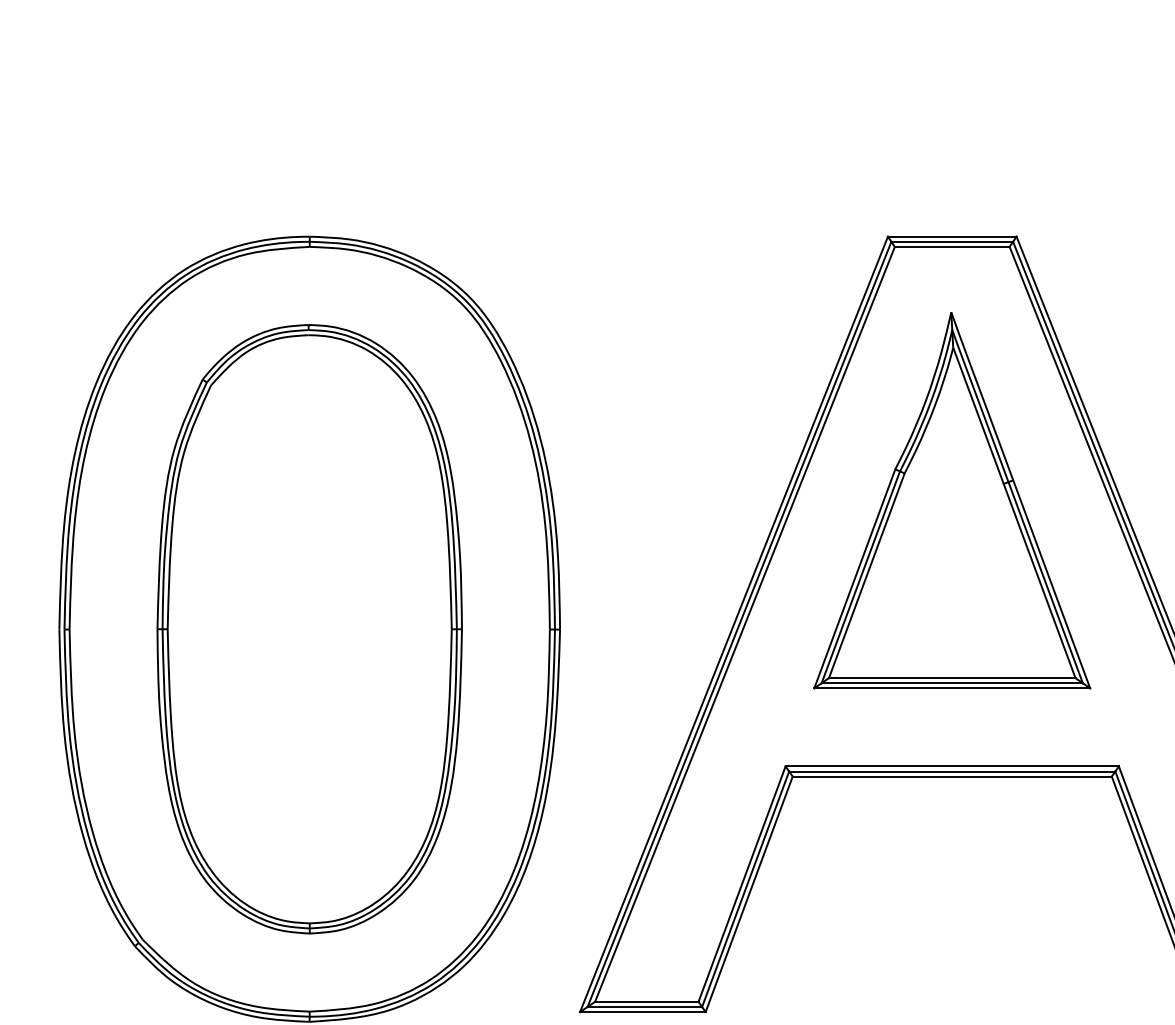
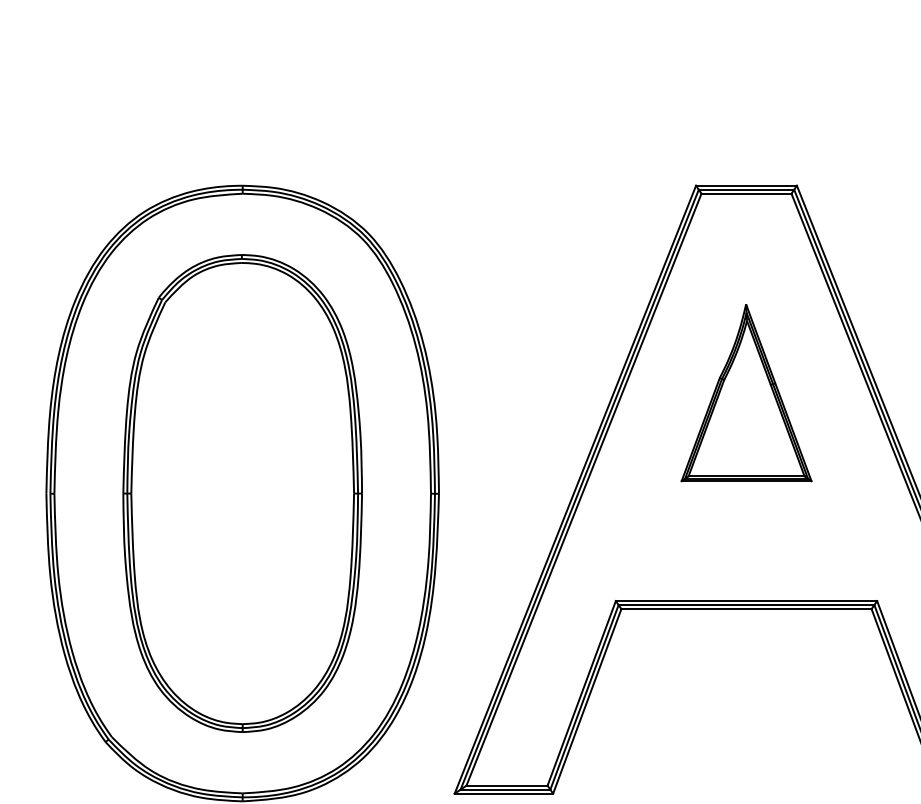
part: (952, 500) -> (746, 392), size x0.6

